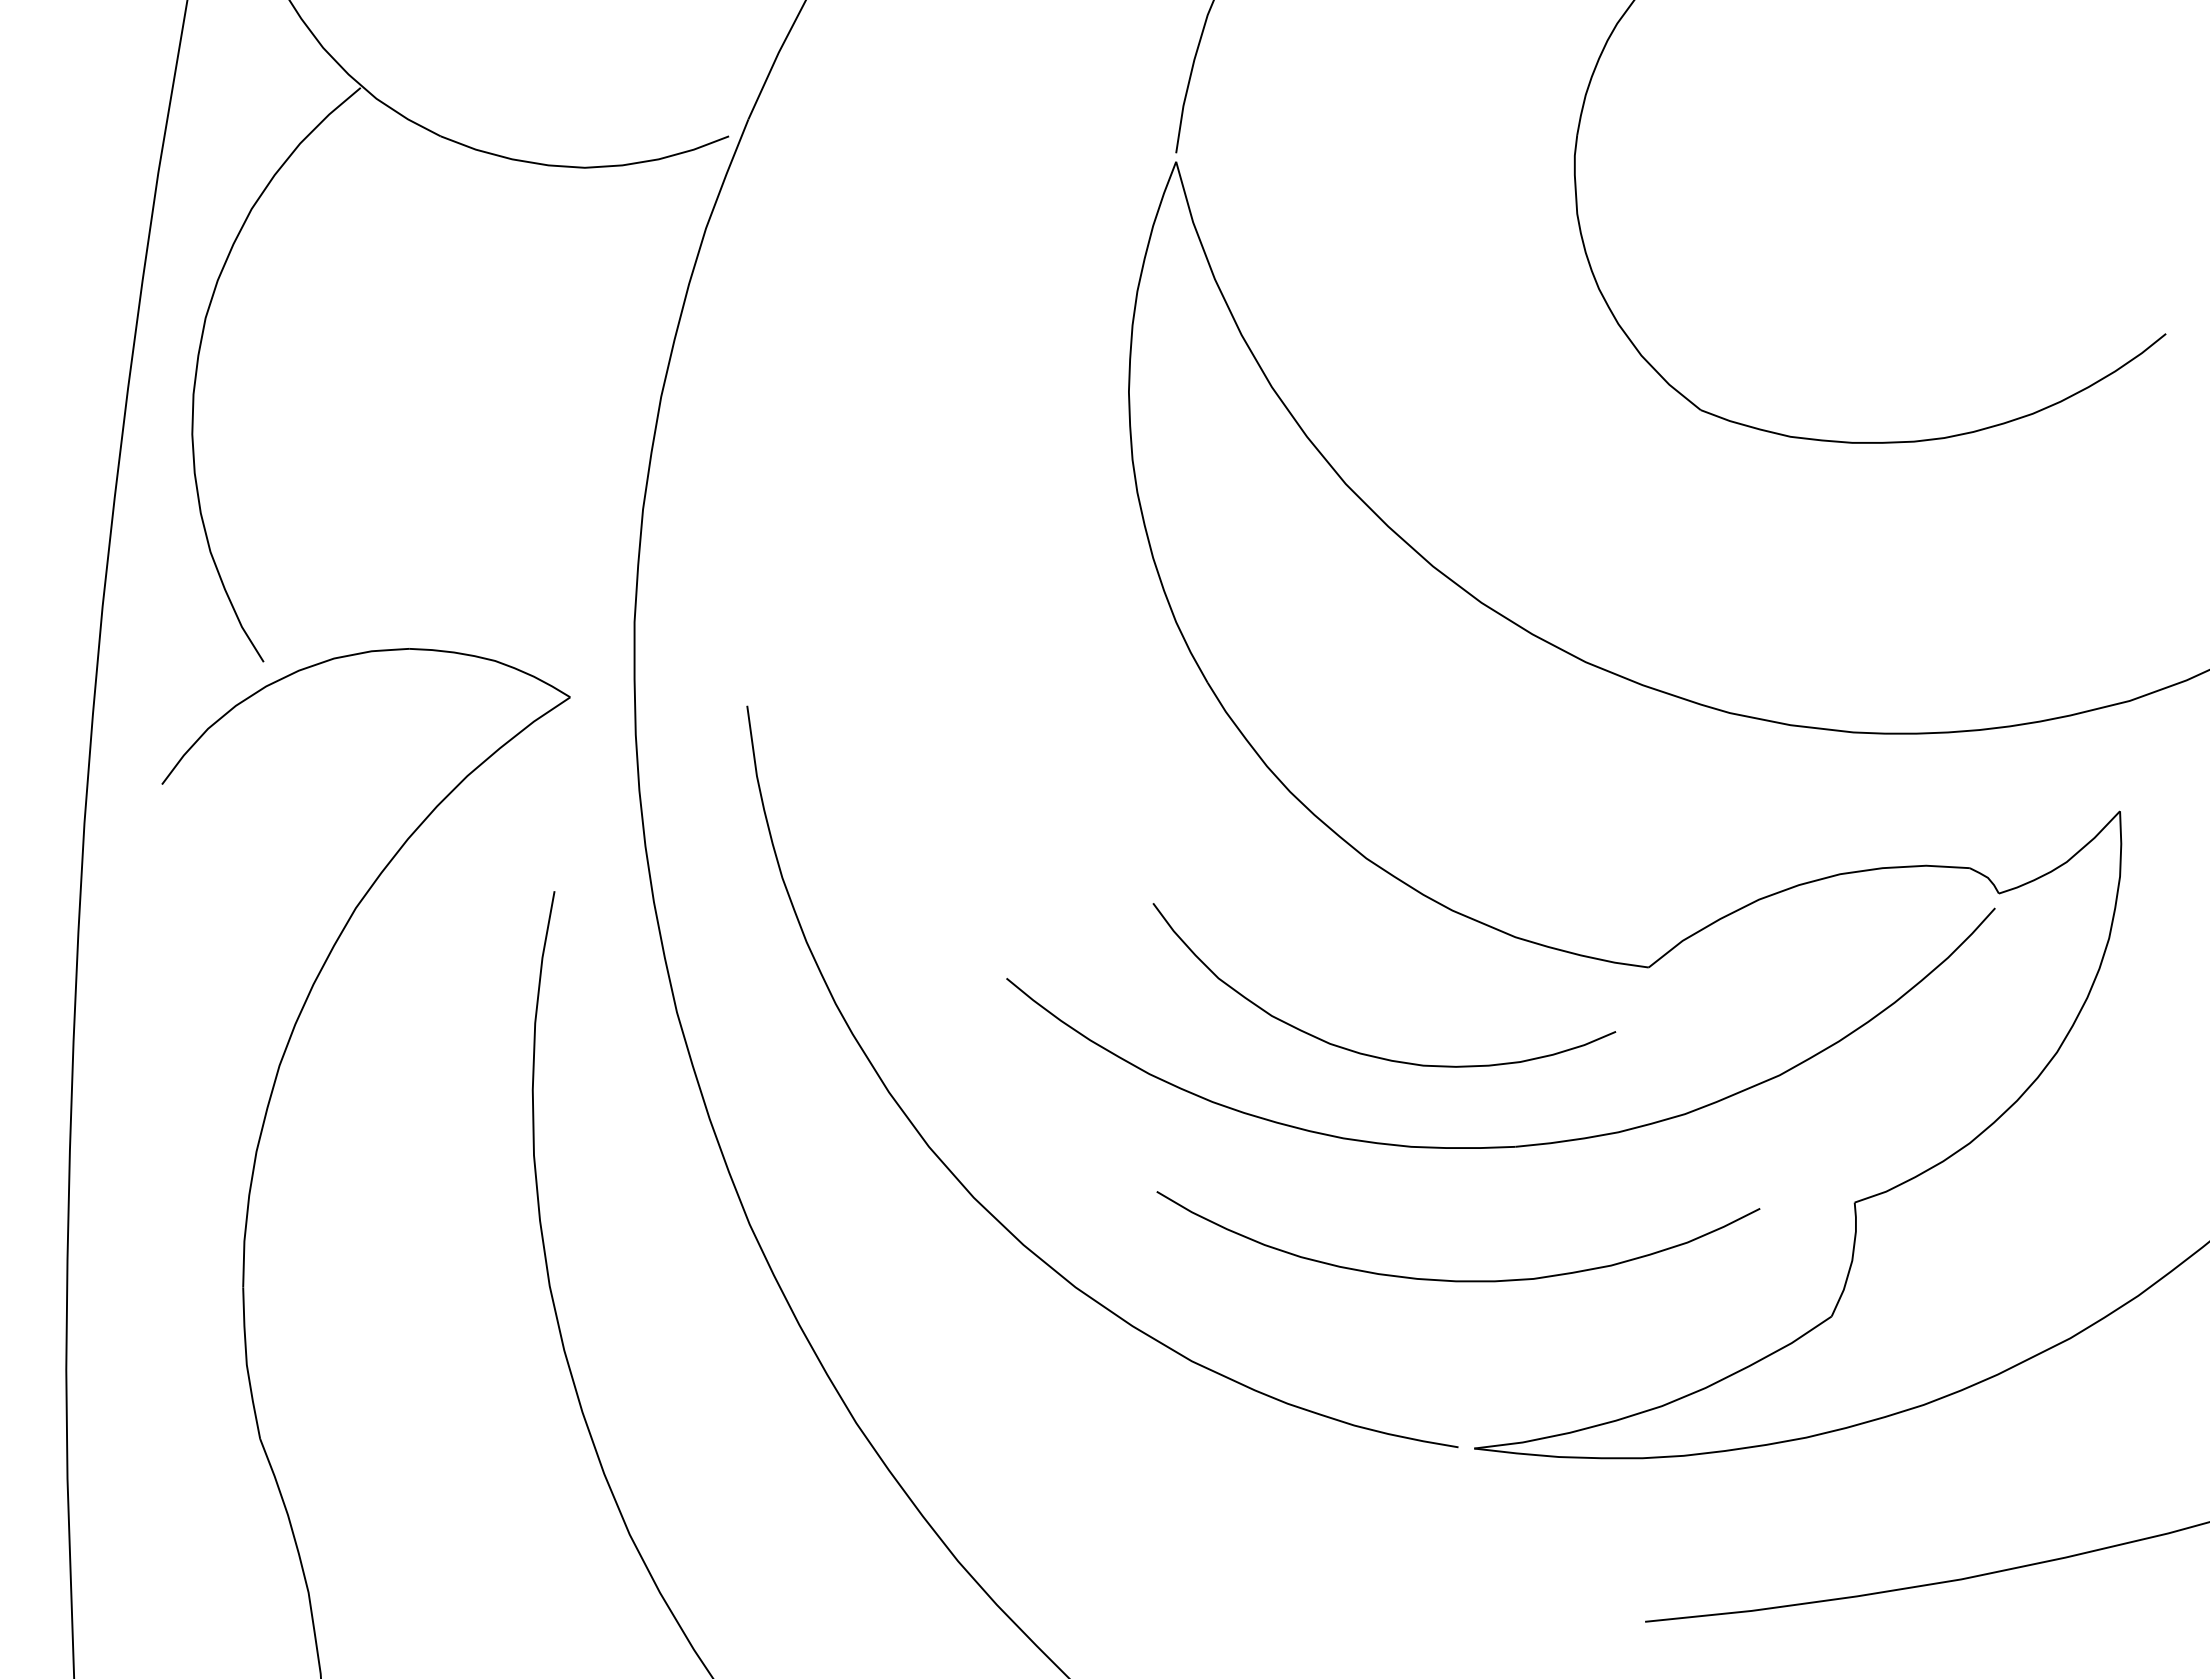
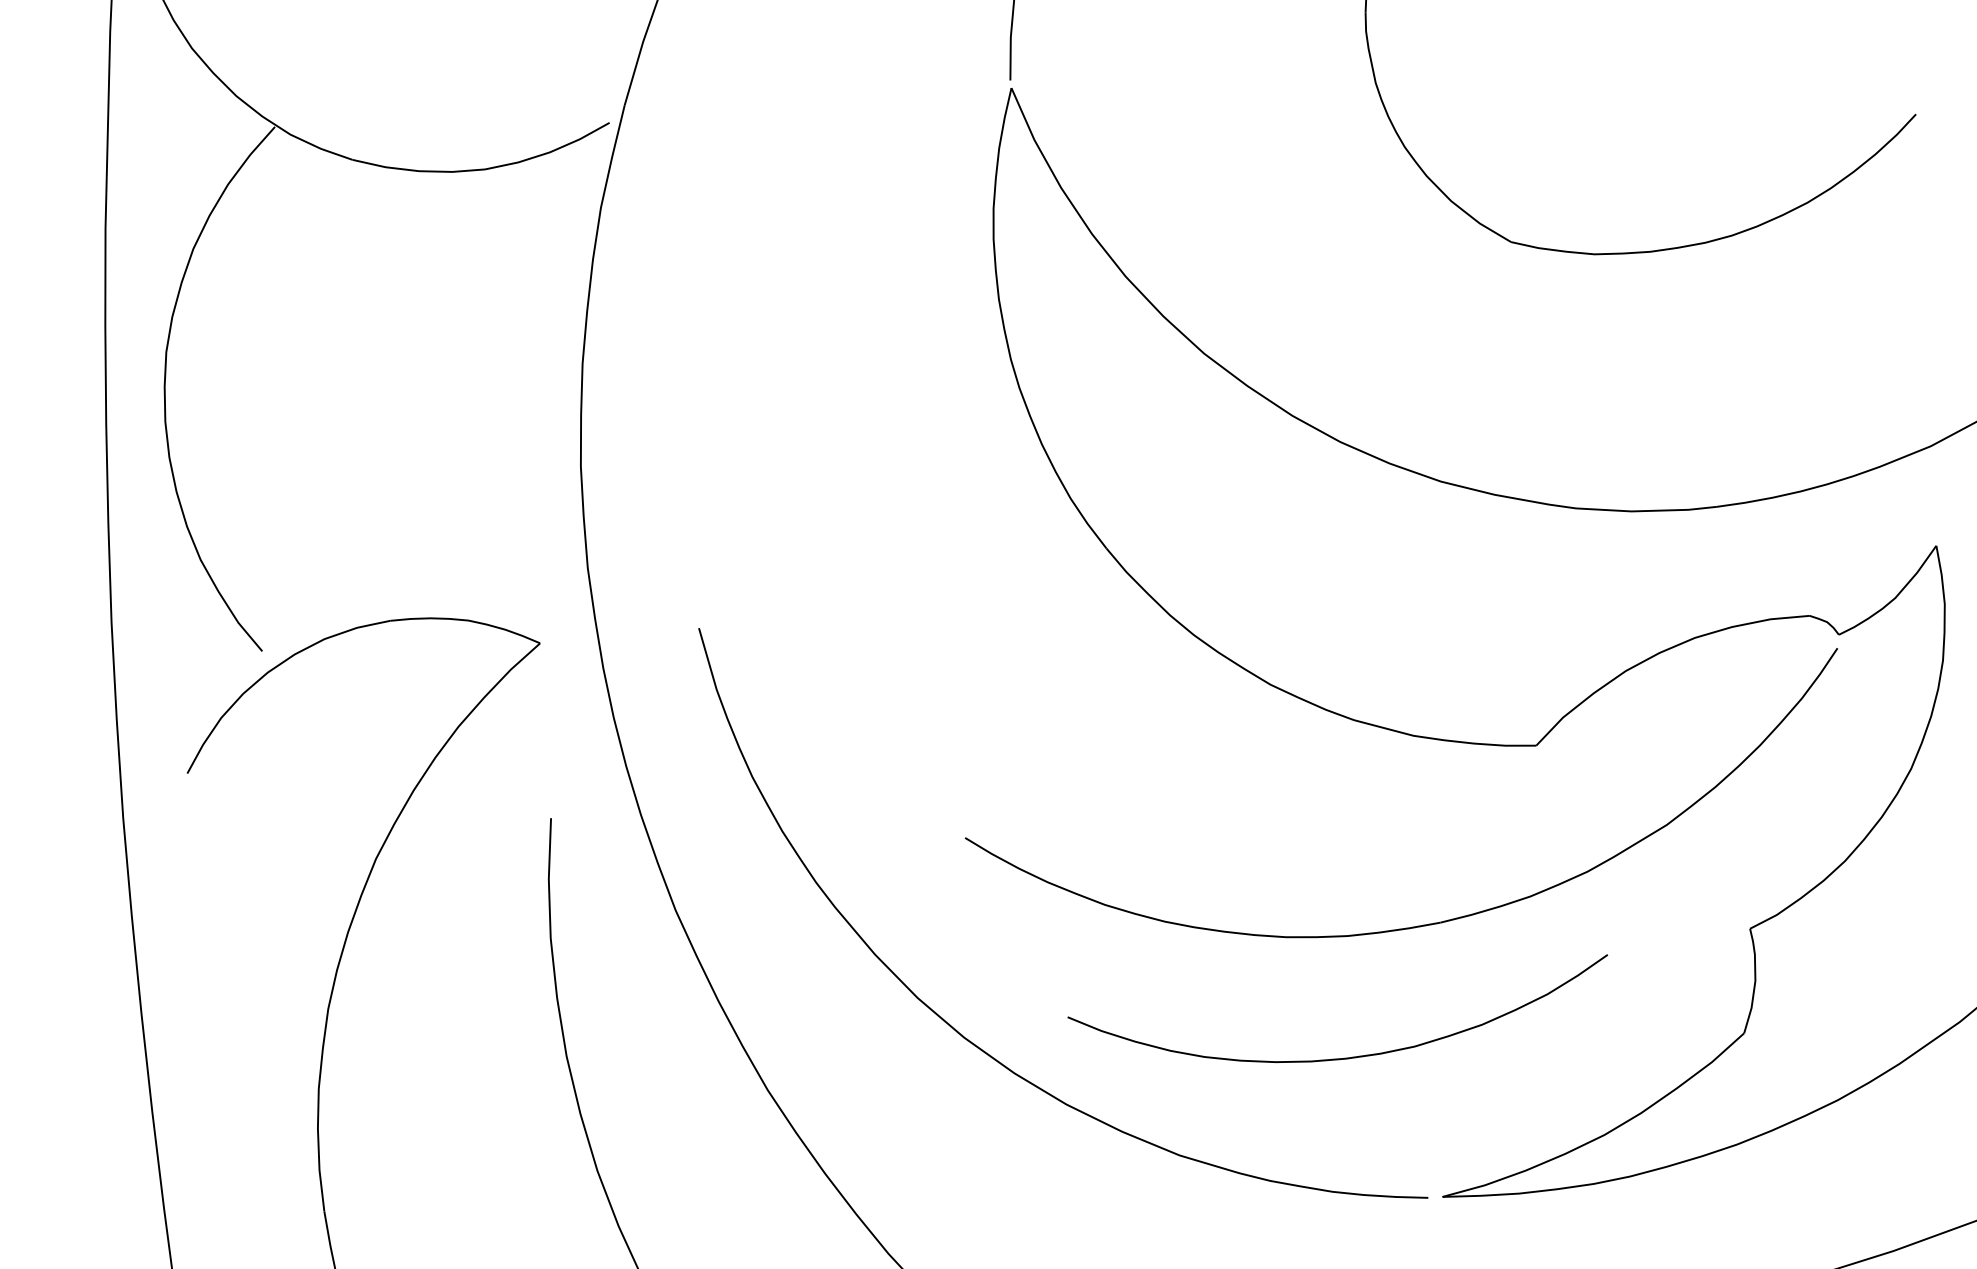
curve: (1365, 1053) -> (1294, 858), removed
curve: (1458, 1280) -> (1348, 1057), moved

